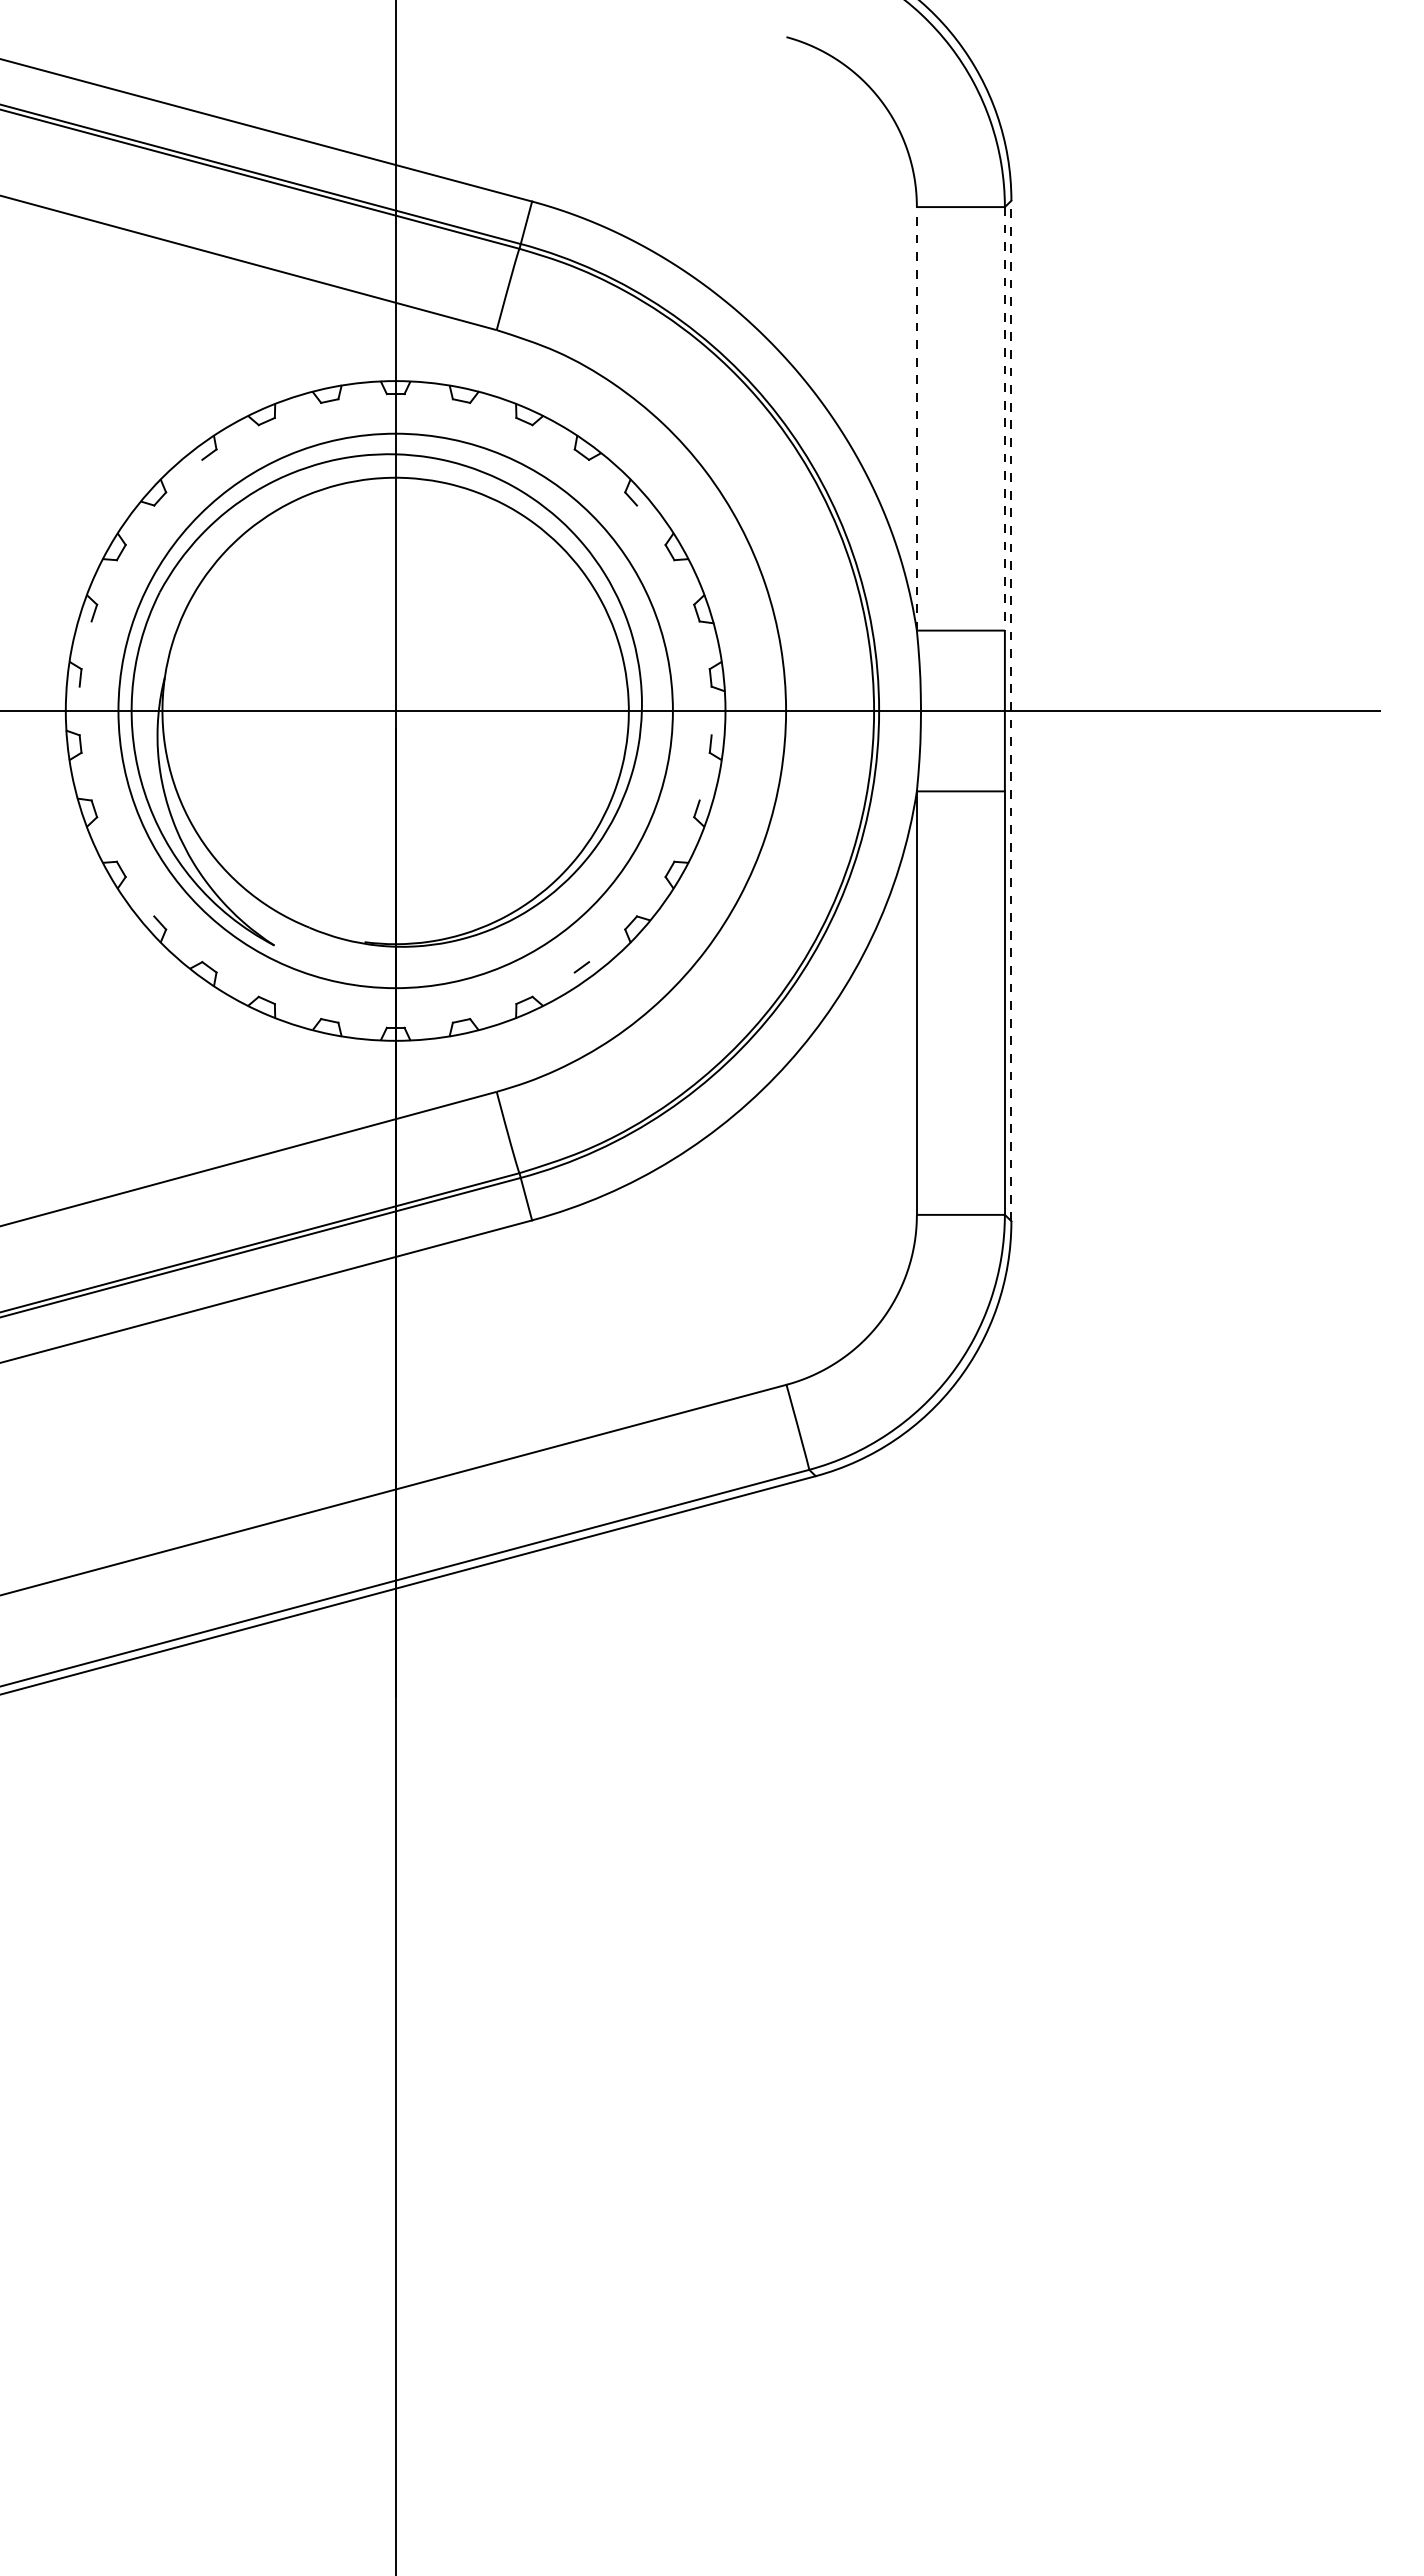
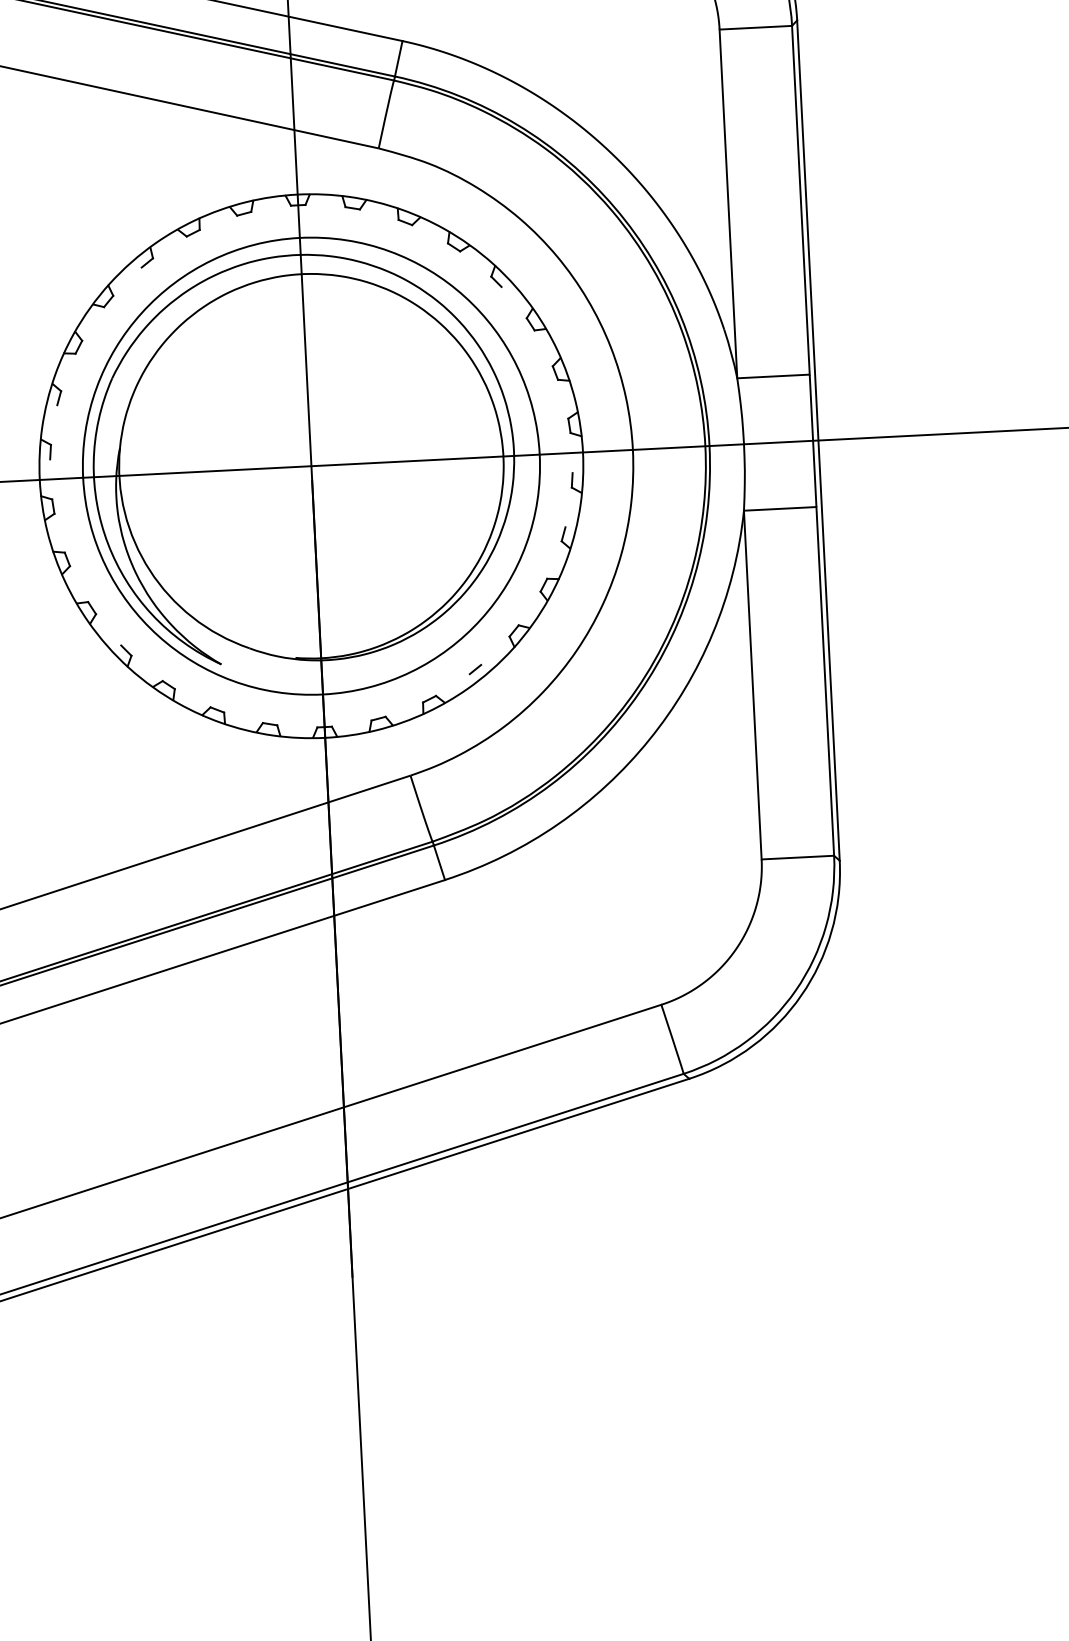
line: (916, 418) -> (728, 203), dashed -> solid
line: (1004, 418) -> (800, 200), dashed -> solid
line: (1011, 710) -> (818, 440), dashed -> solid

